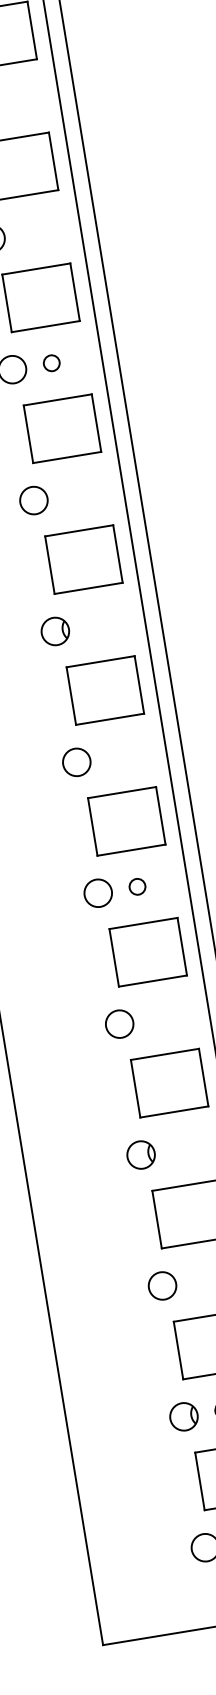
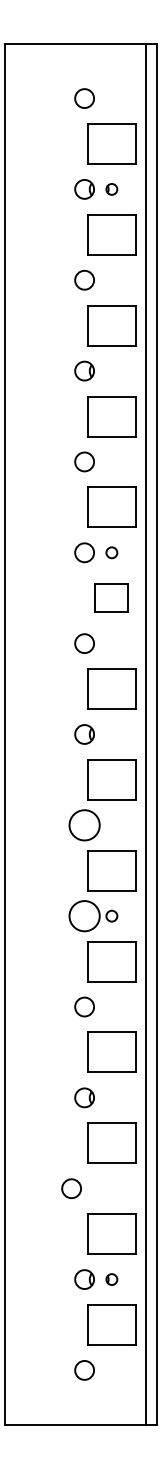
part: (61, 427) -> (111, 597), size x0.7
circle: (76, 761) -> (84, 824), size x1.6
circle: (97, 892) -> (84, 915), size x1.6
circle: (162, 1285) -> (71, 1188), moved

